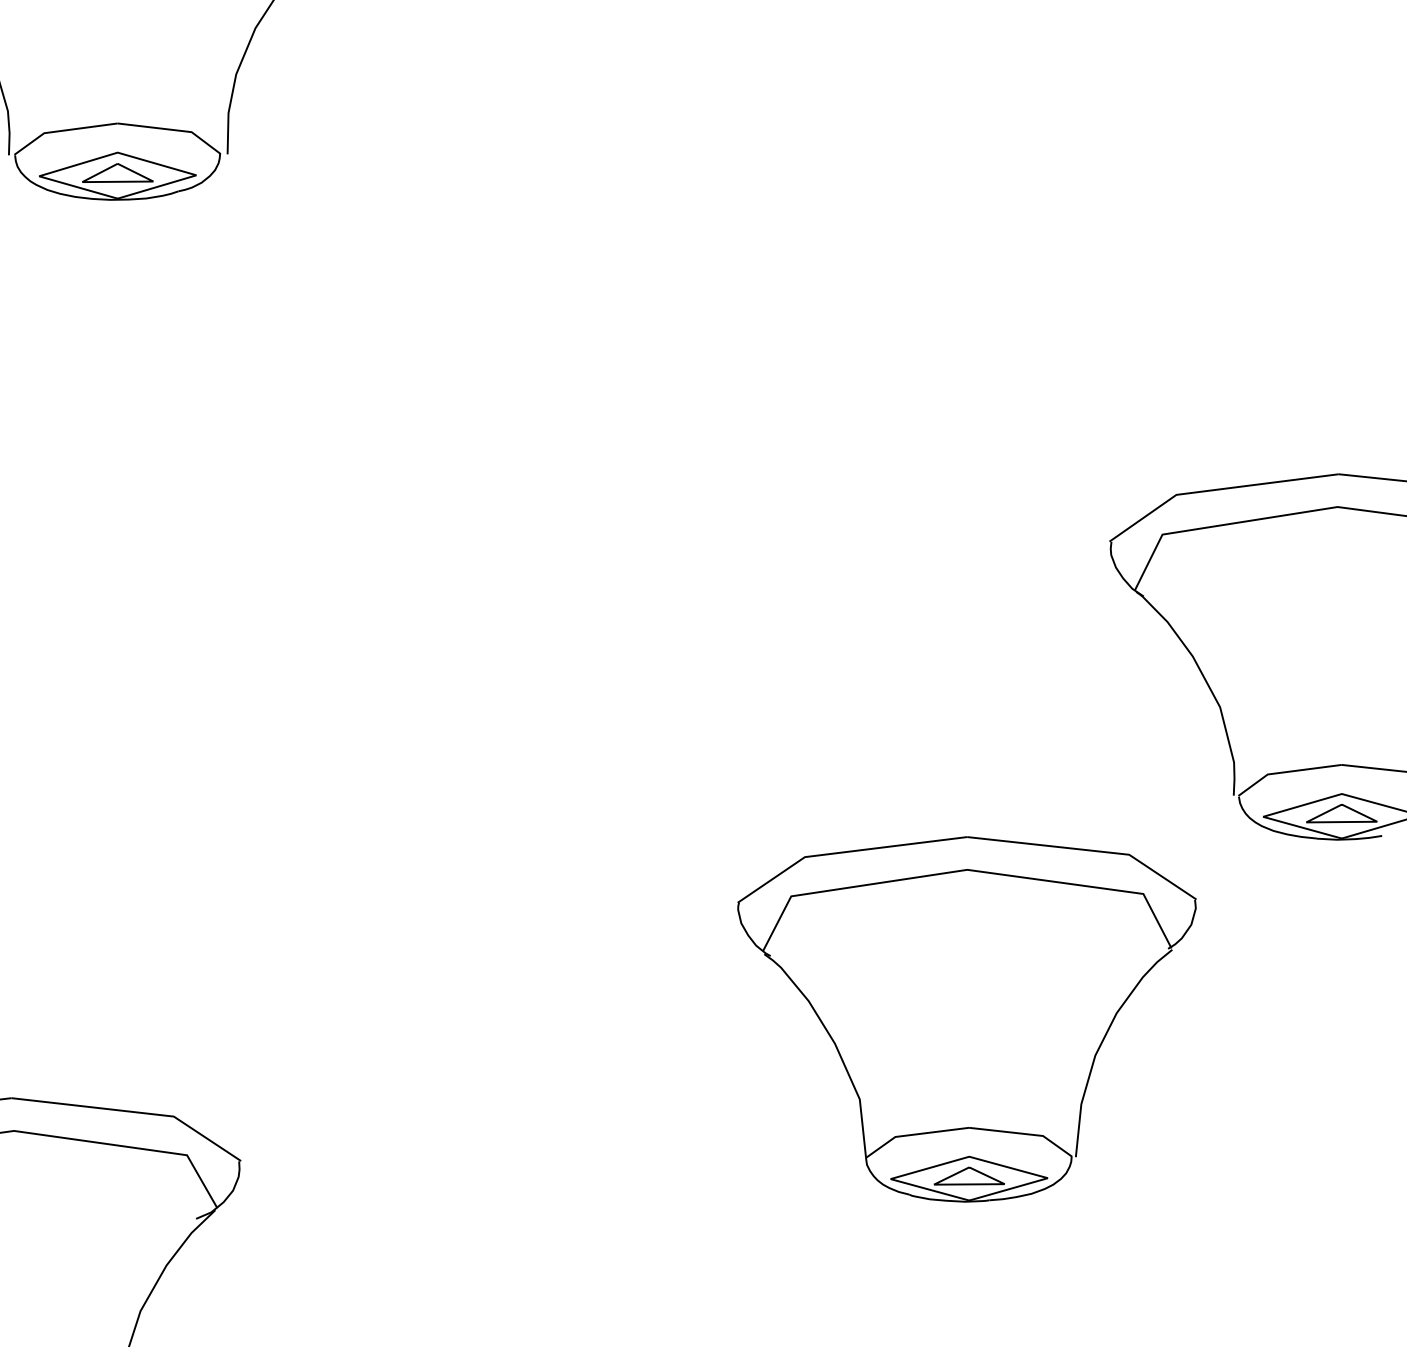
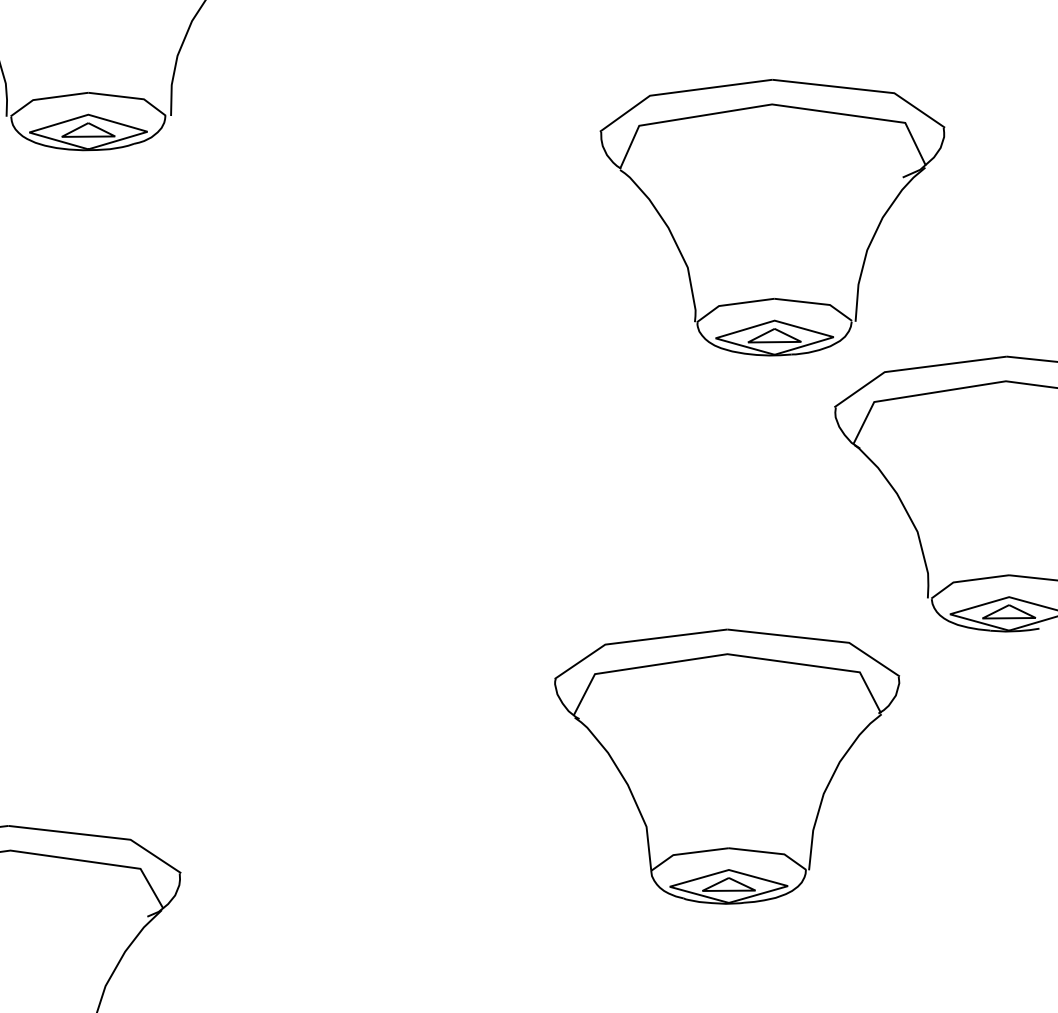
part: (1027, 396) -> (772, 298), added

